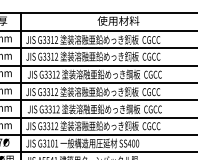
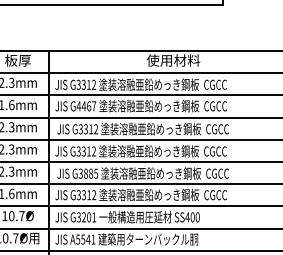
text: (50, 56) -> (86, 106), G3312 -> G4467
text: (53, 109) -> (90, 173), G3312 -> G3885
text: (48, 143) -> (83, 217), G3101 -> G3201

